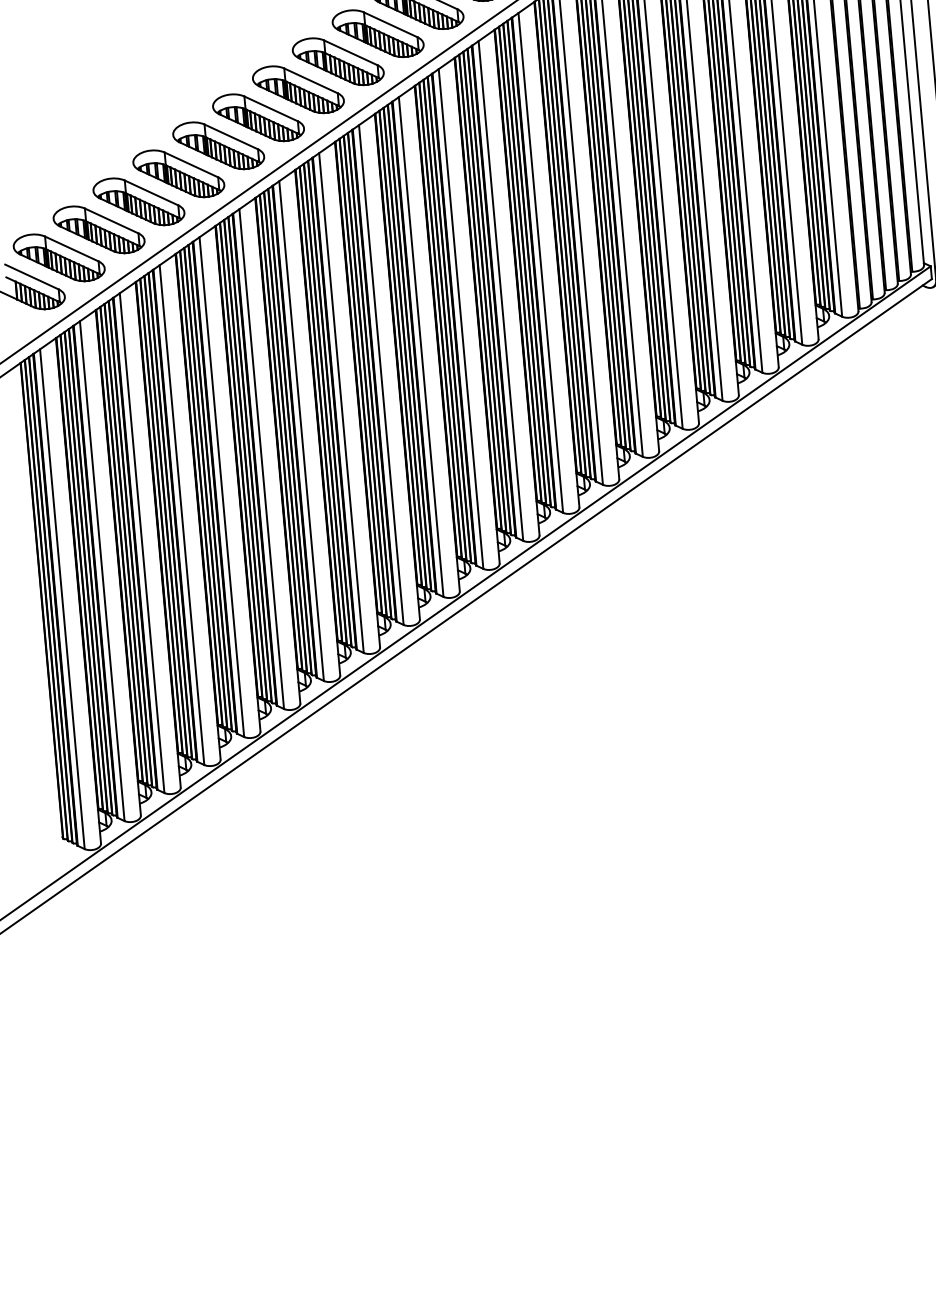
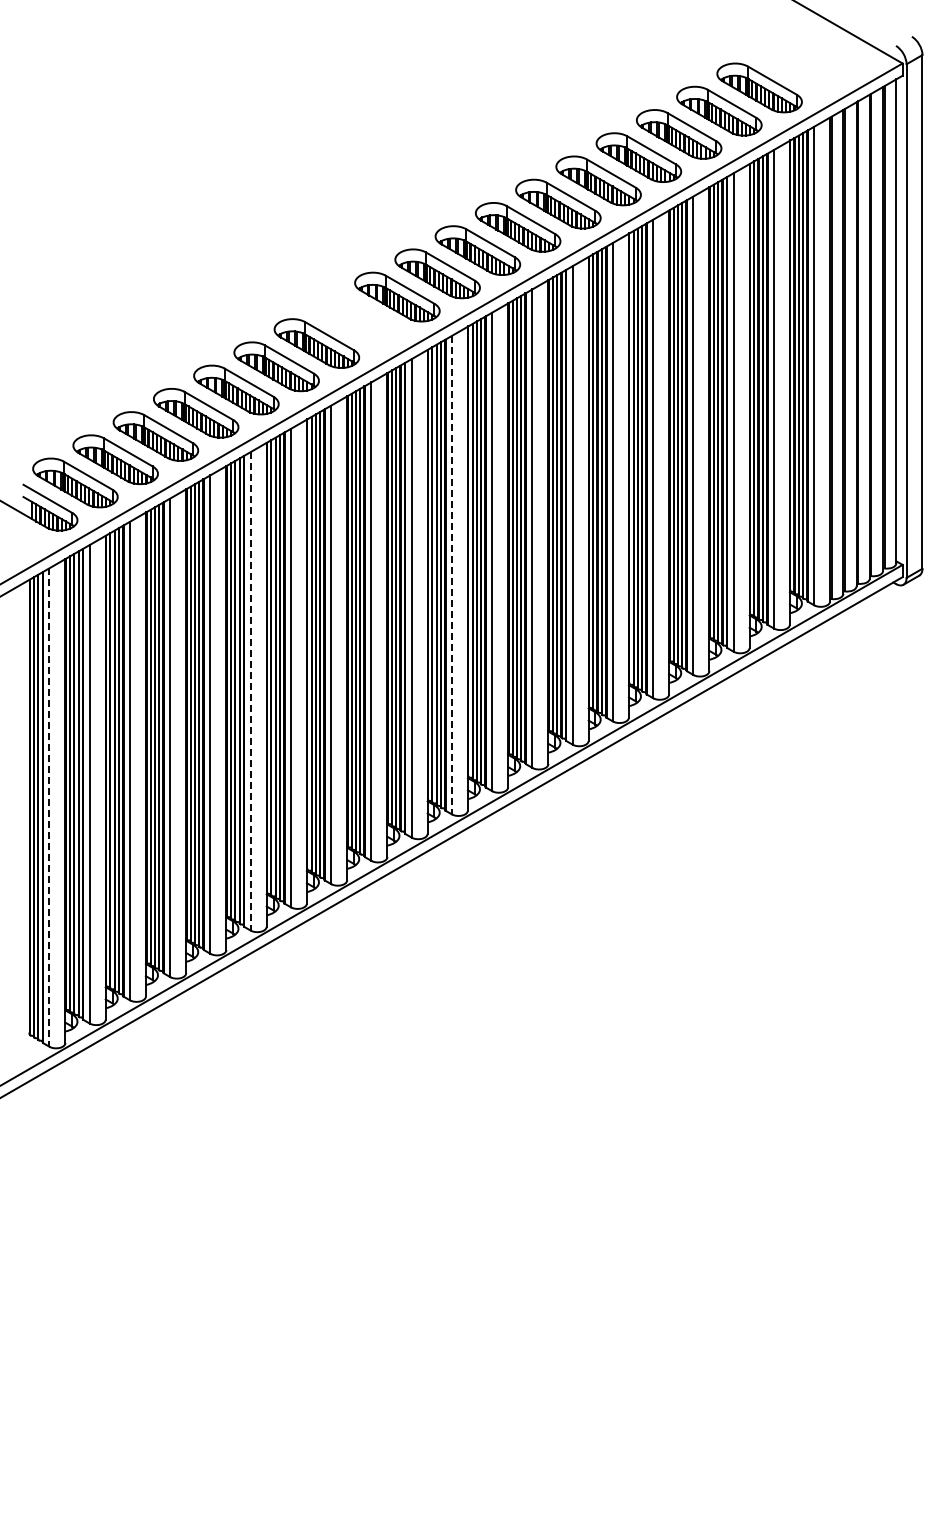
part: (338, 61) -> (357, 320), removed
line: (460, 319) -> (451, 575), solid -> dashed
line: (261, 459) -> (250, 691), solid -> dashed
line: (62, 600) -> (49, 808), solid -> dashed

